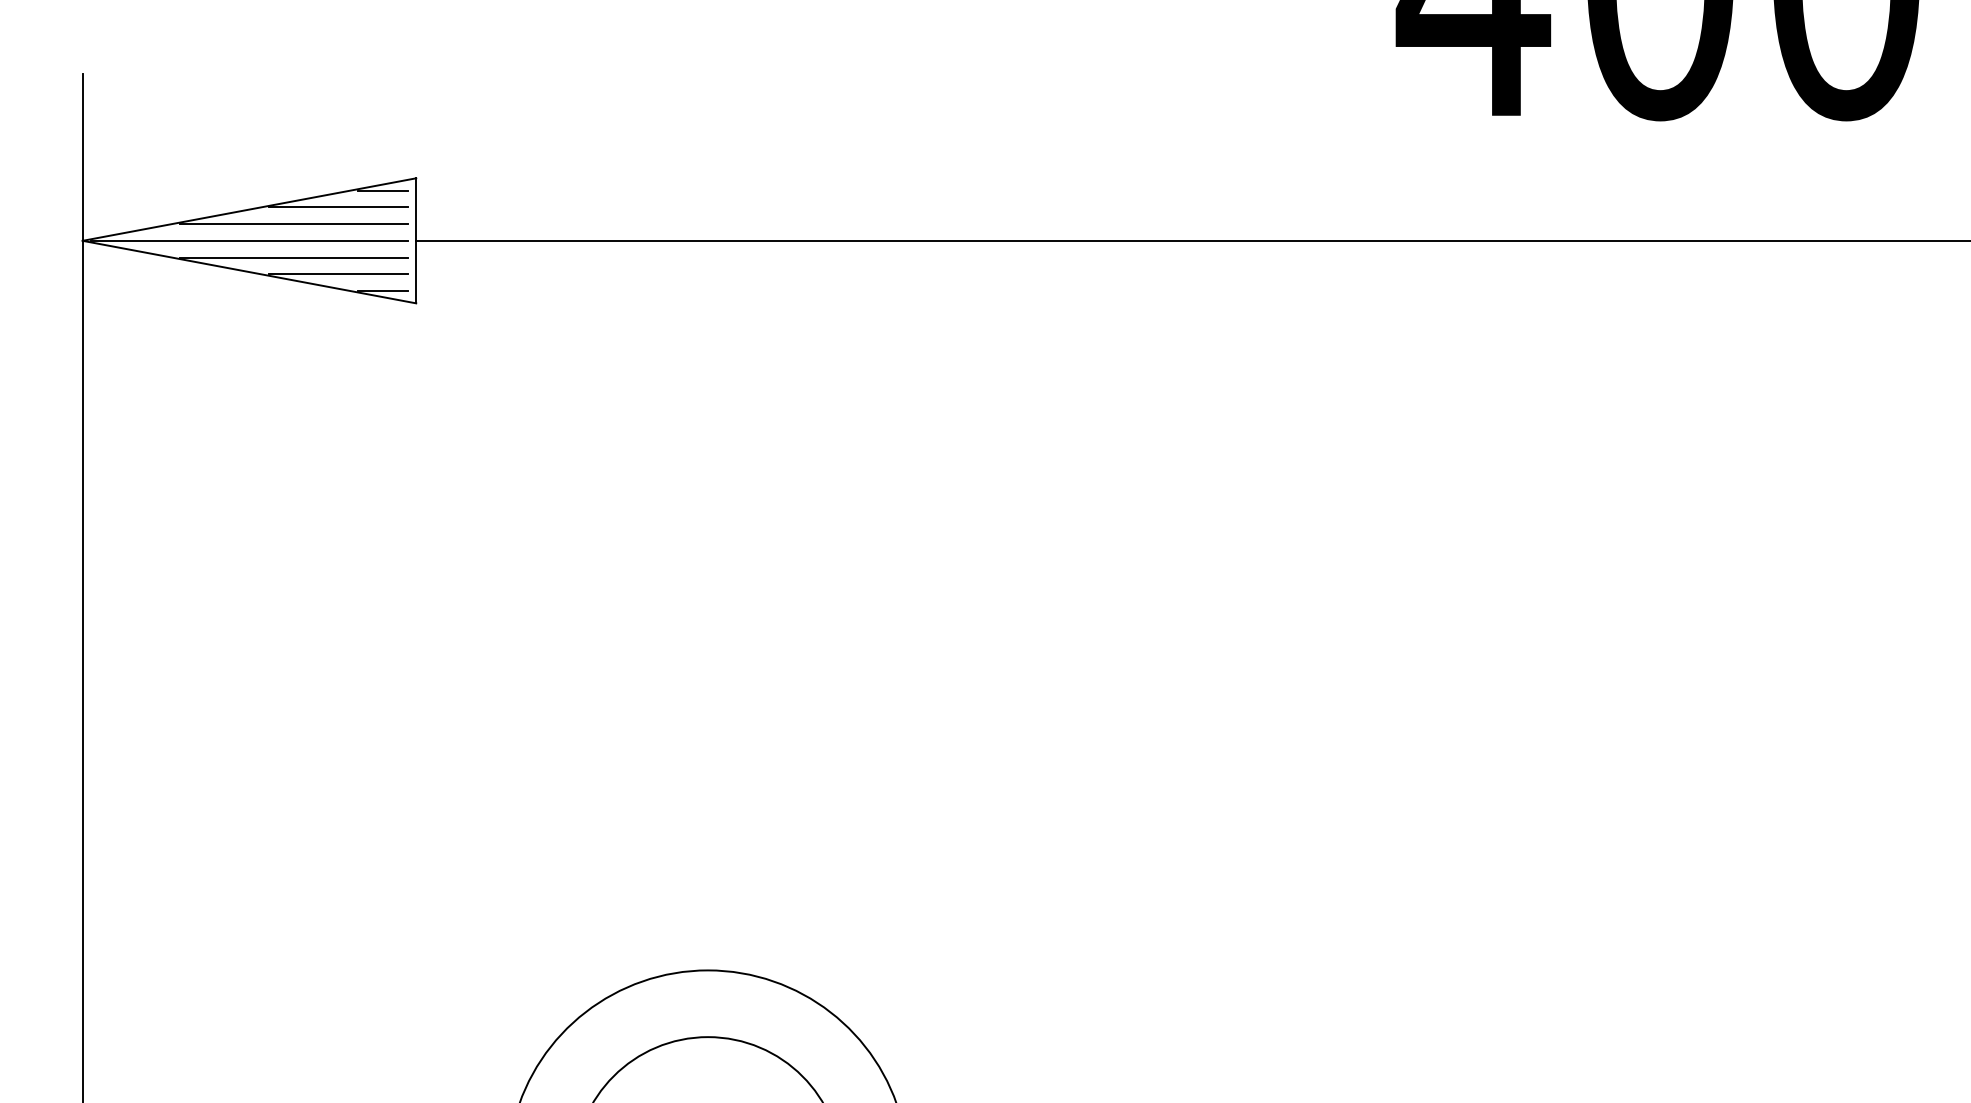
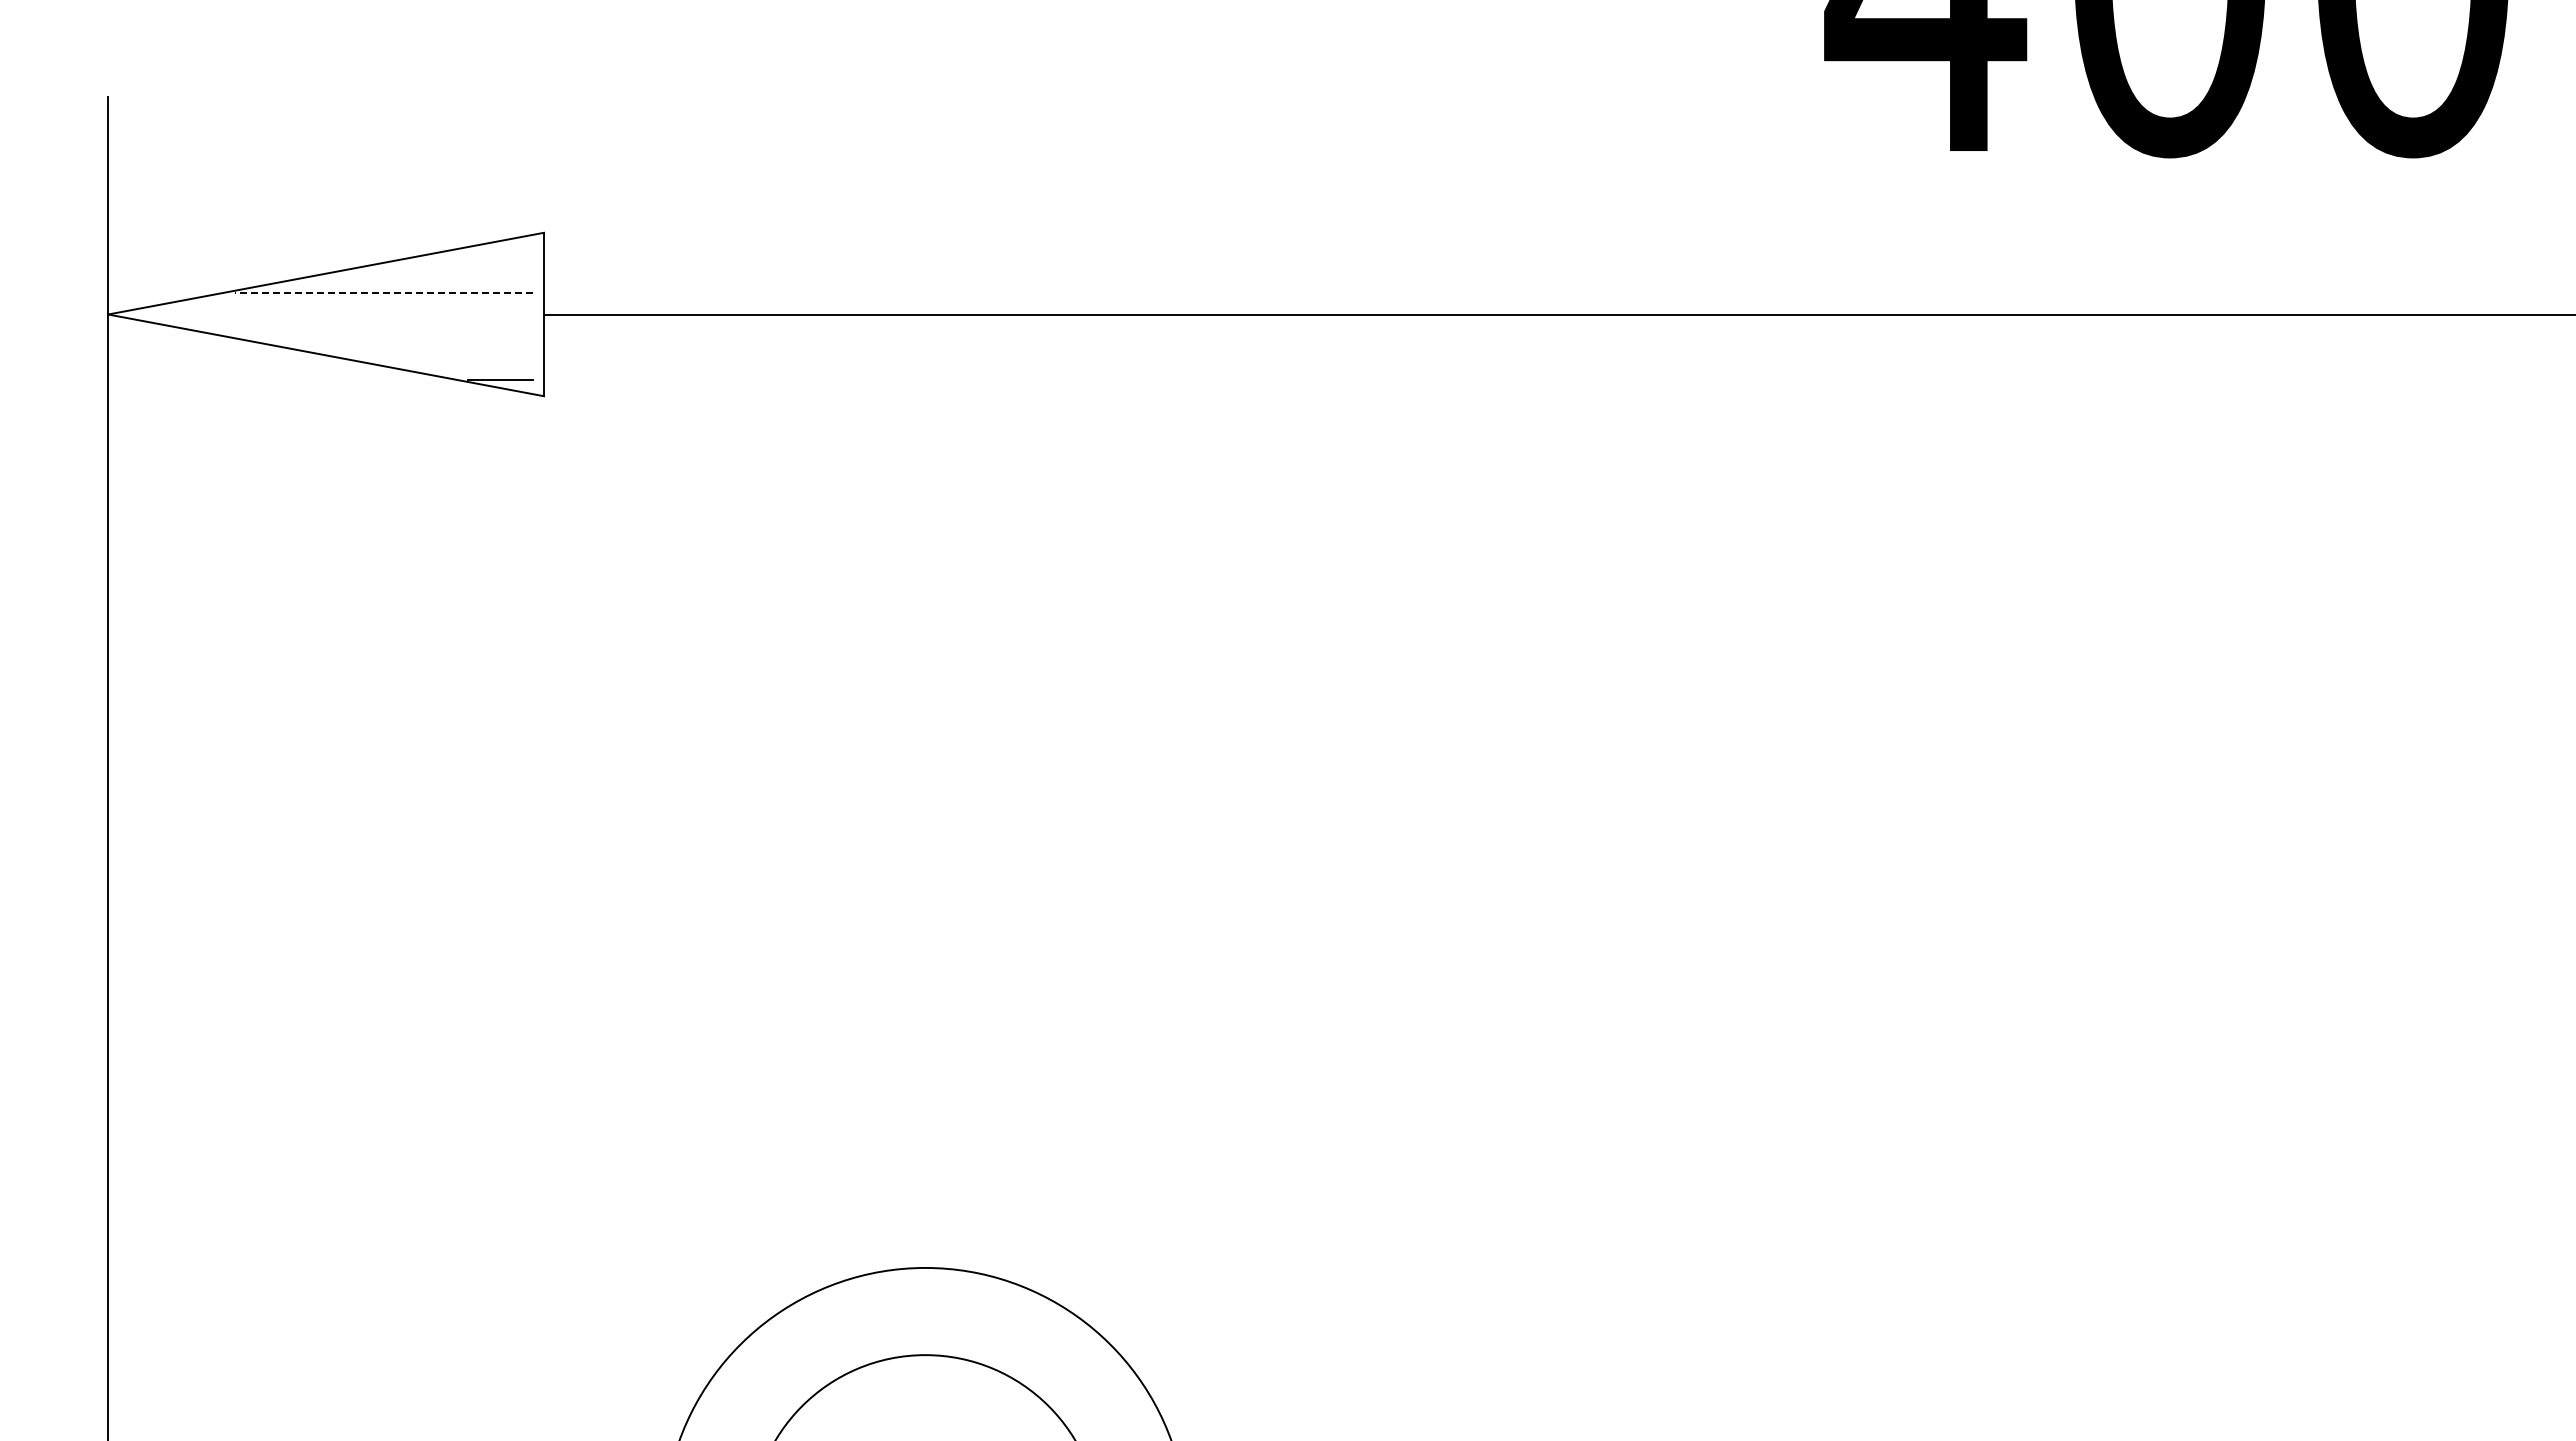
line: (382, 191) -> (500, 249), removed
line: (338, 207) -> (442, 270), removed
line: (294, 223) -> (384, 292), solid -> dashed
line: (249, 240) -> (326, 314), removed
line: (294, 257) -> (384, 336), removed
line: (338, 274) -> (442, 358), removed

